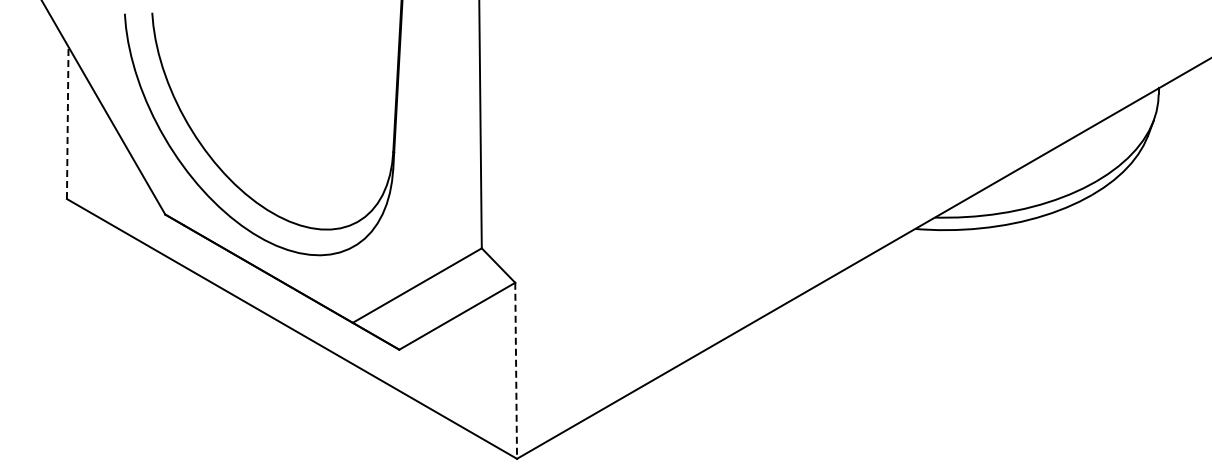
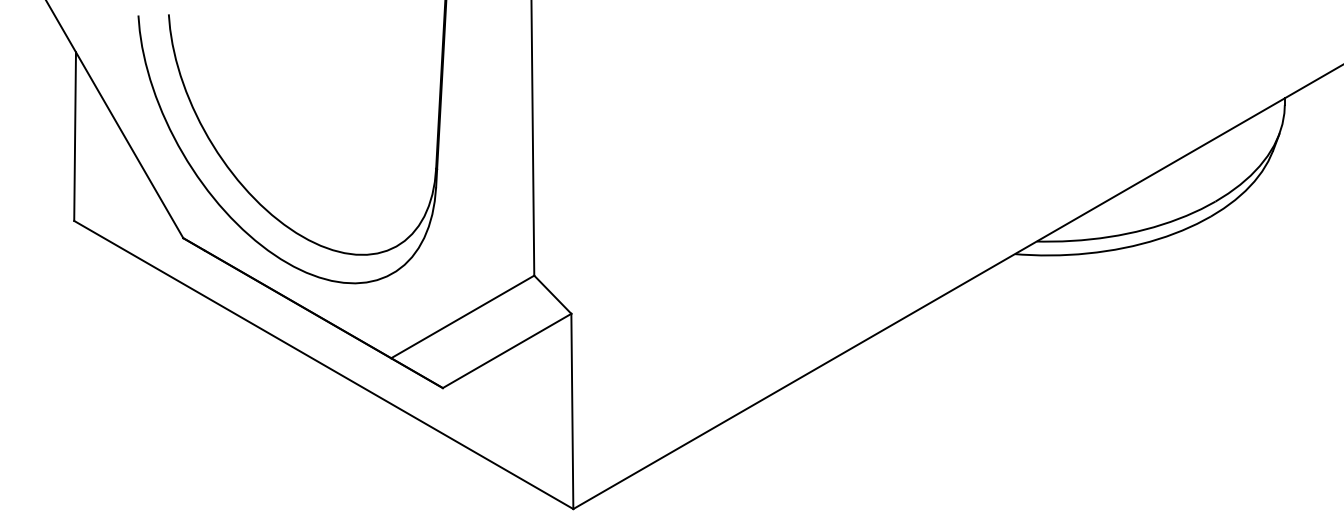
line: (67, 122) -> (74, 136), dashed -> solid
line: (516, 371) -> (572, 412), dashed -> solid

